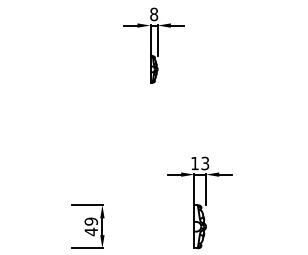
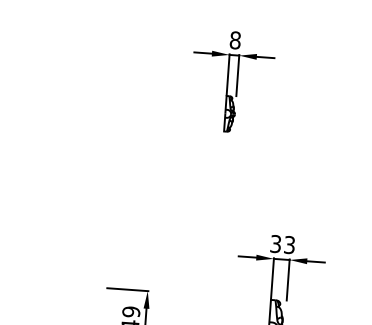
text: (194, 163) -> (275, 243), 13 -> 33

